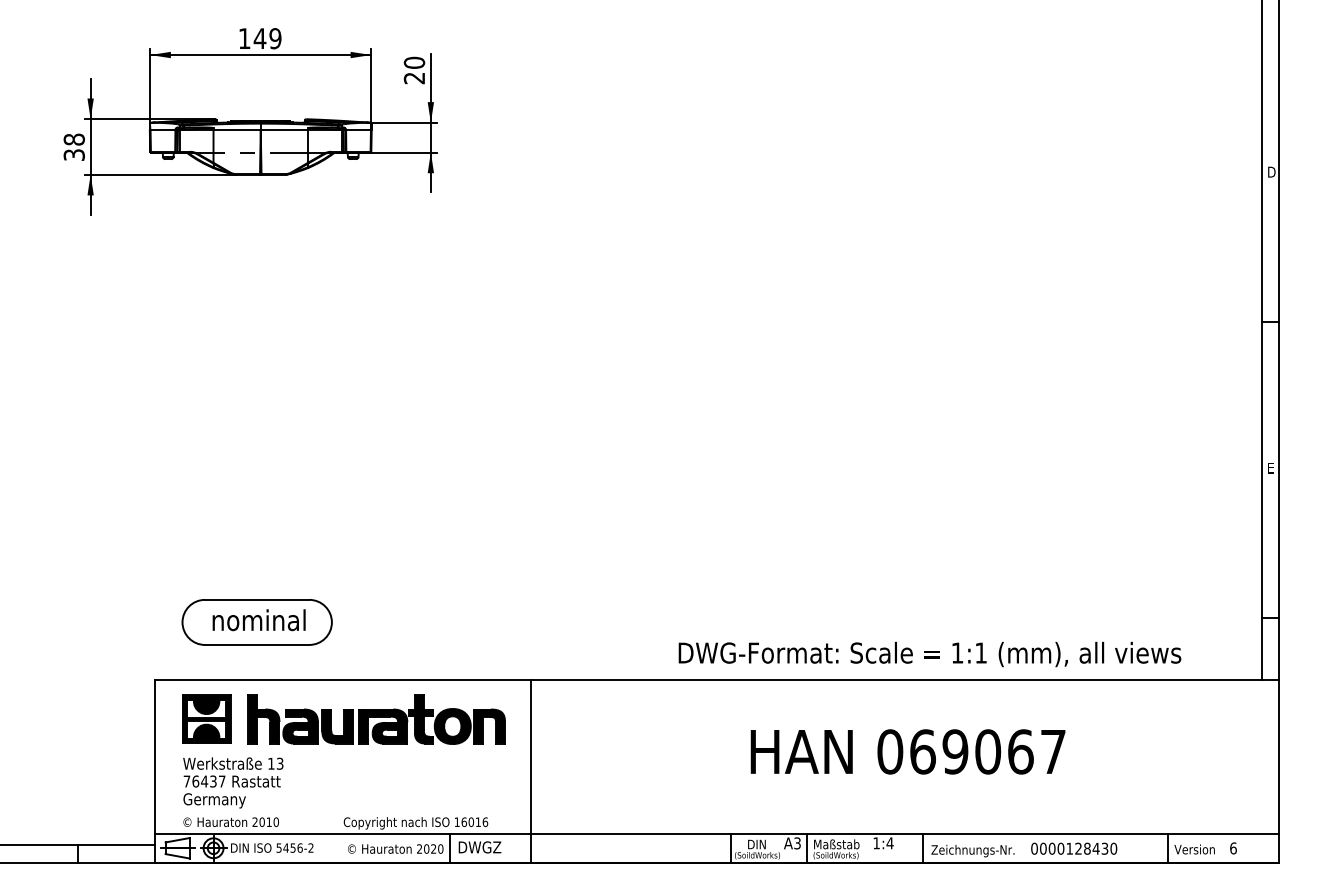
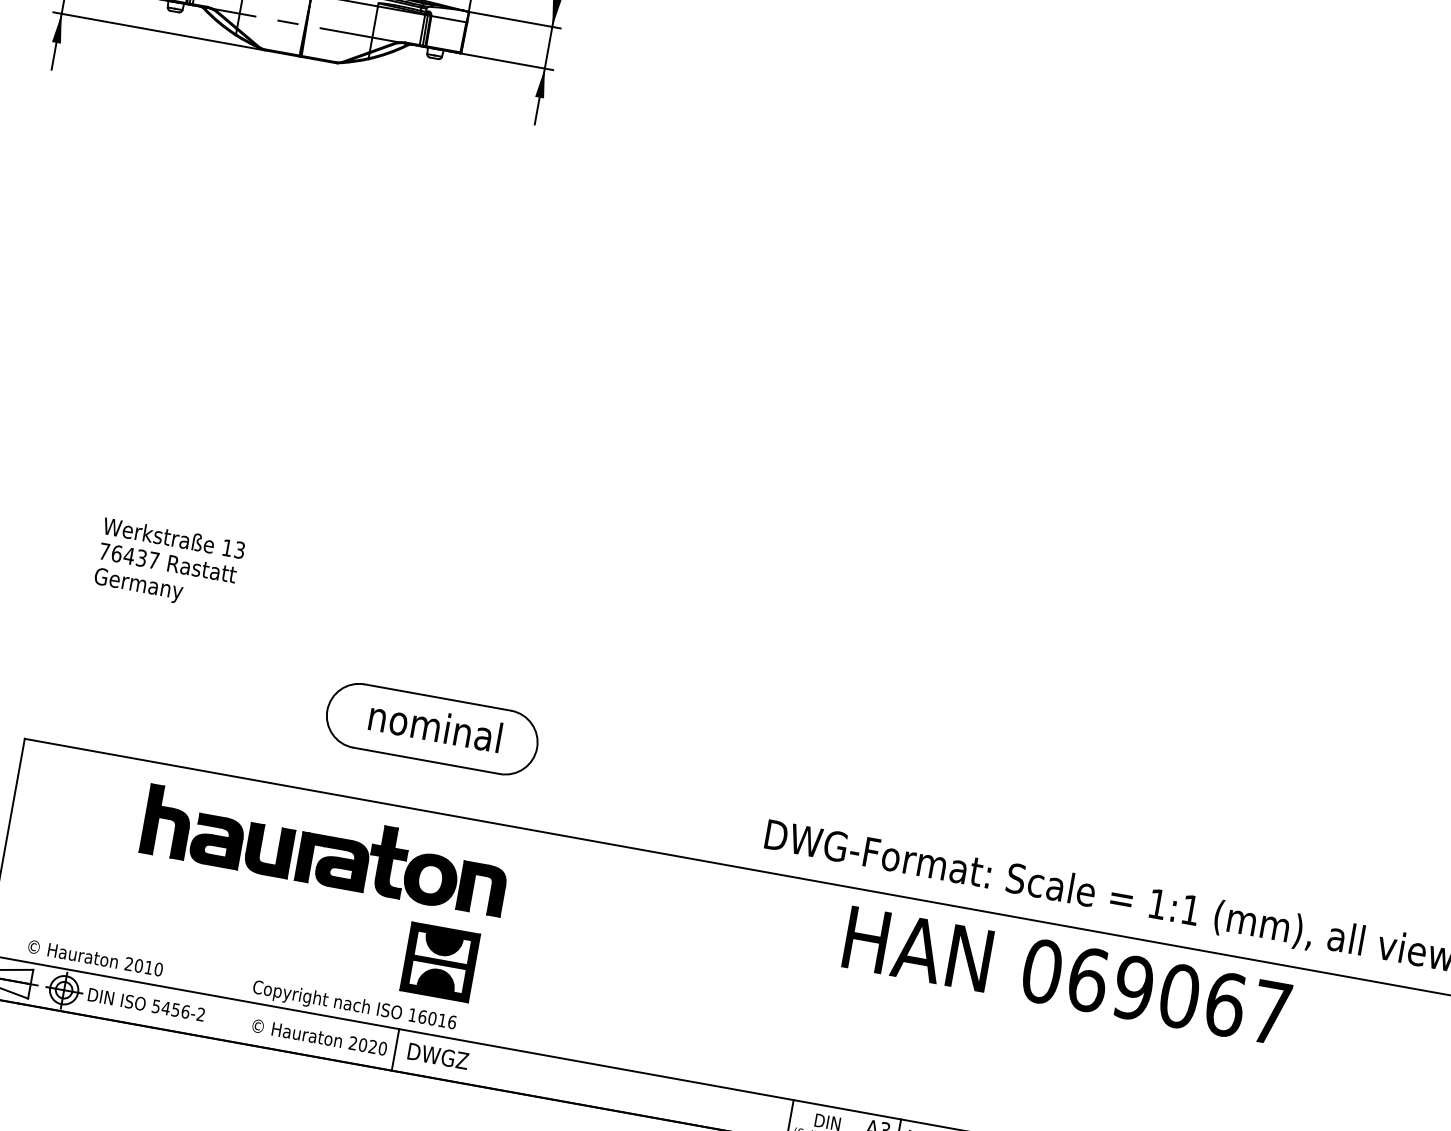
part: (256, 622) -> (431, 729), moved
part: (206, 718) -> (440, 961), moved
text: (907, 751) -> (1066, 975), moved
line: (530, 771) -> (528, 962), removed
text: (233, 782) -> (169, 564), moved

